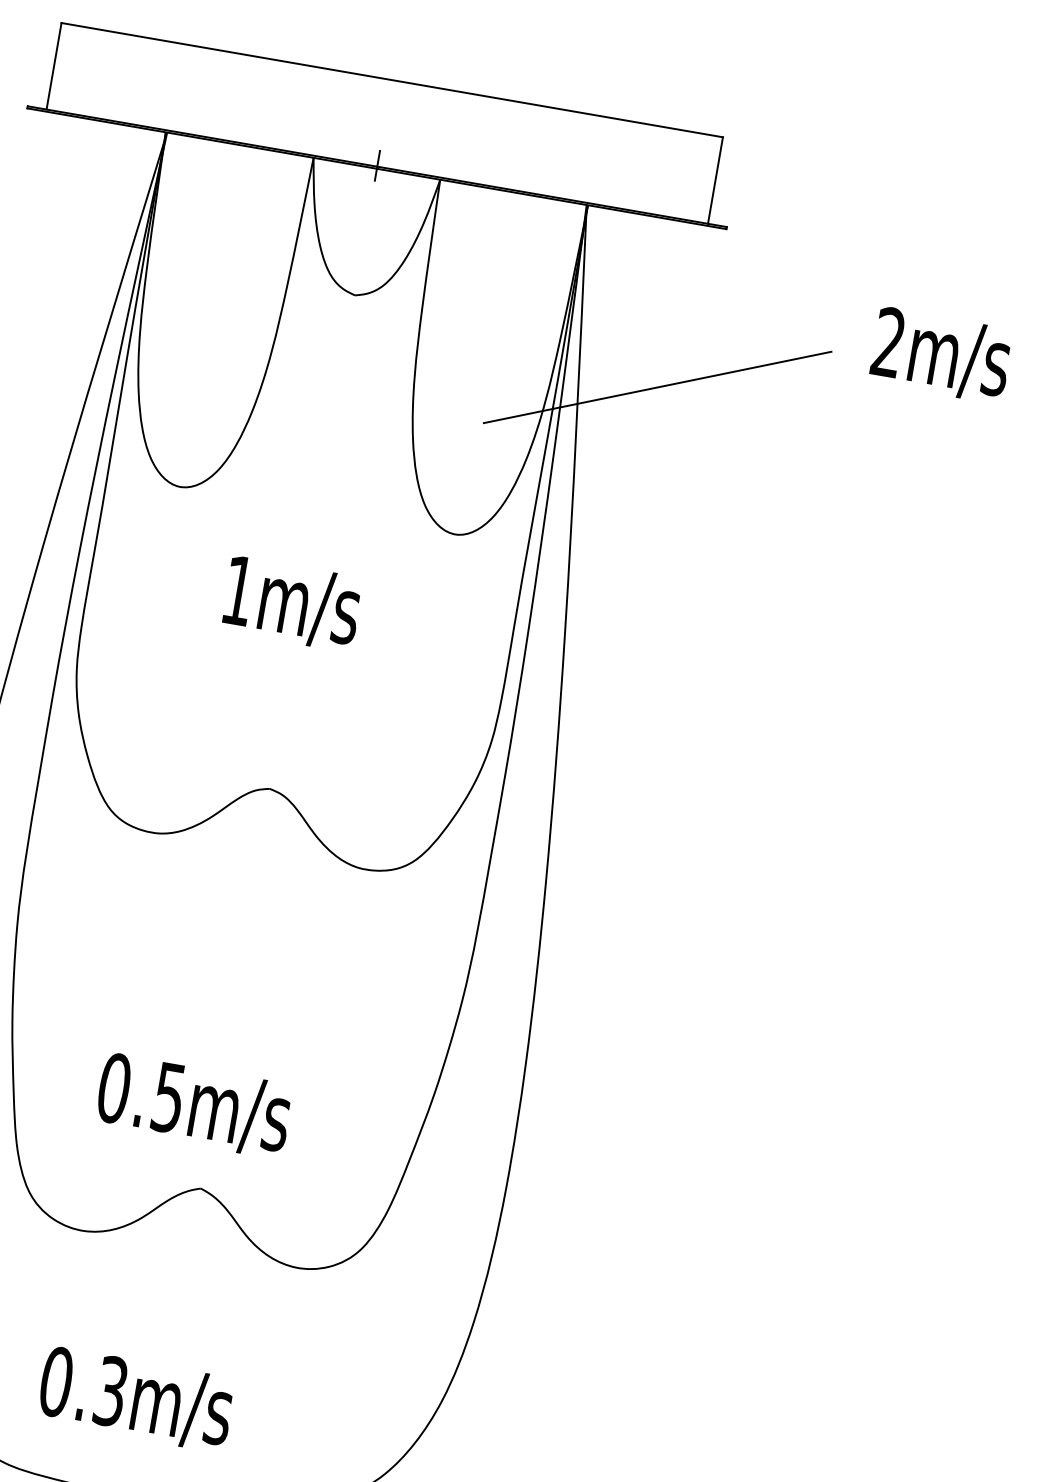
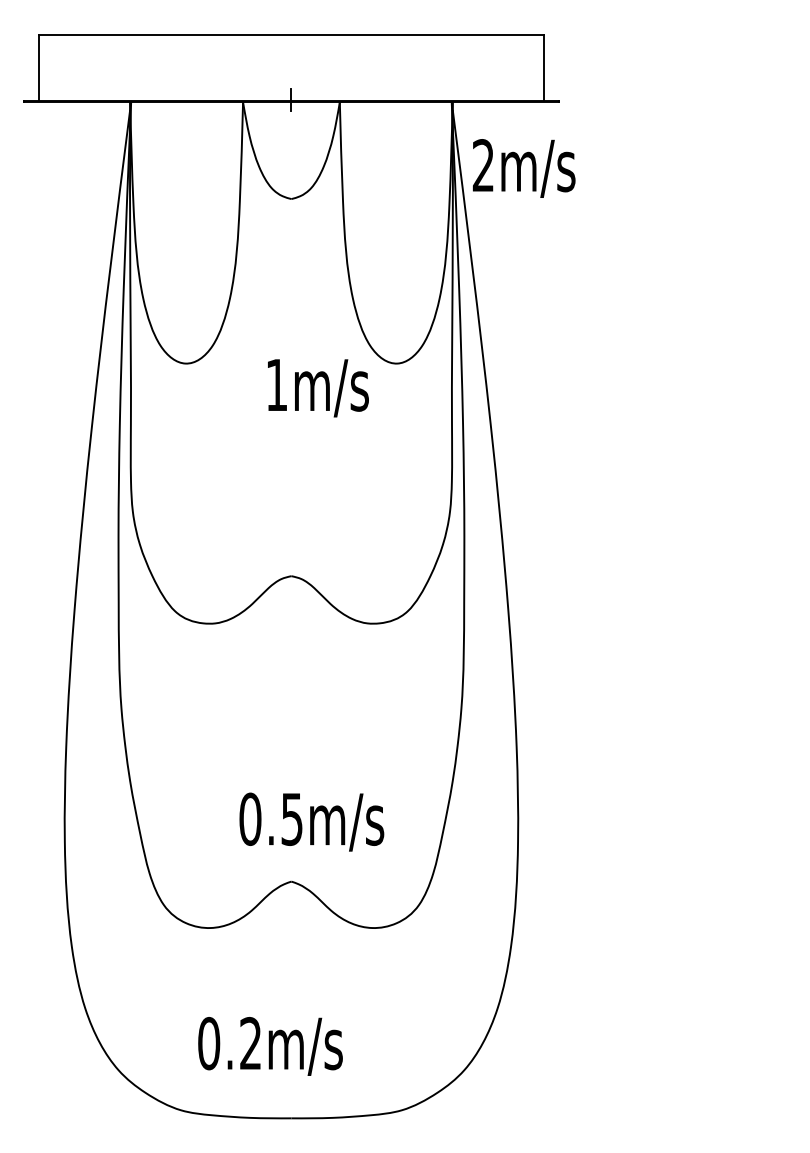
text: (941, 355) -> (524, 168), moved
line: (657, 387) -> (527, 228), removed
text: (292, 604) -> (318, 388), moved
text: (193, 1105) -> (311, 821), moved
text: (110, 1391) -> (250, 1043), 0.3m/s -> 0.2m/s

